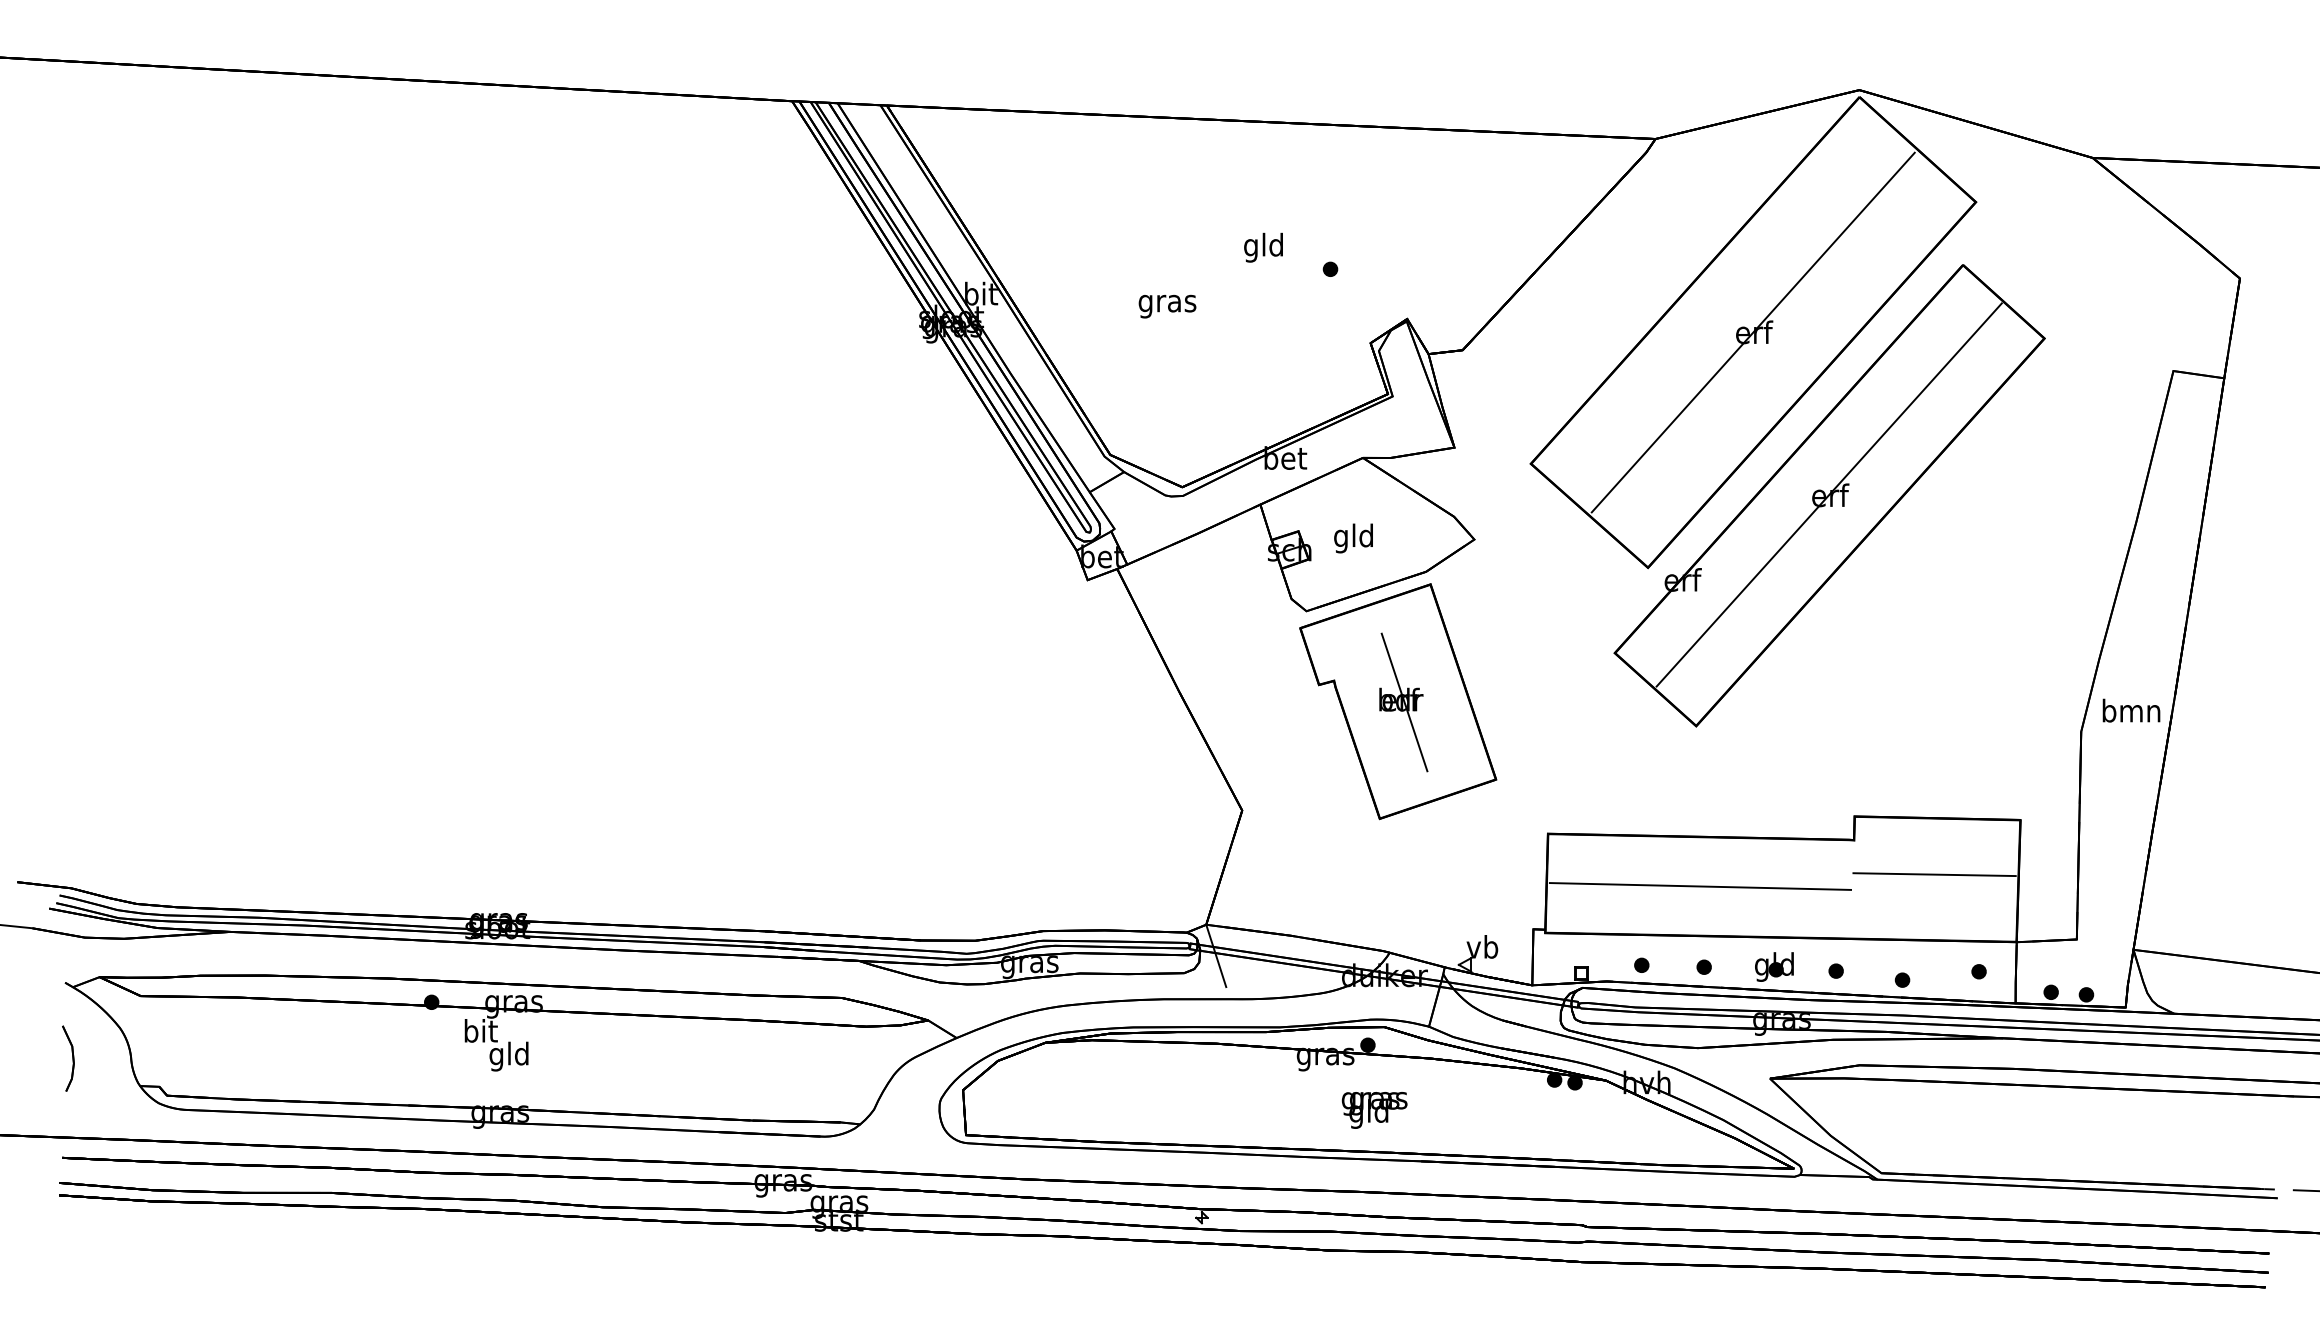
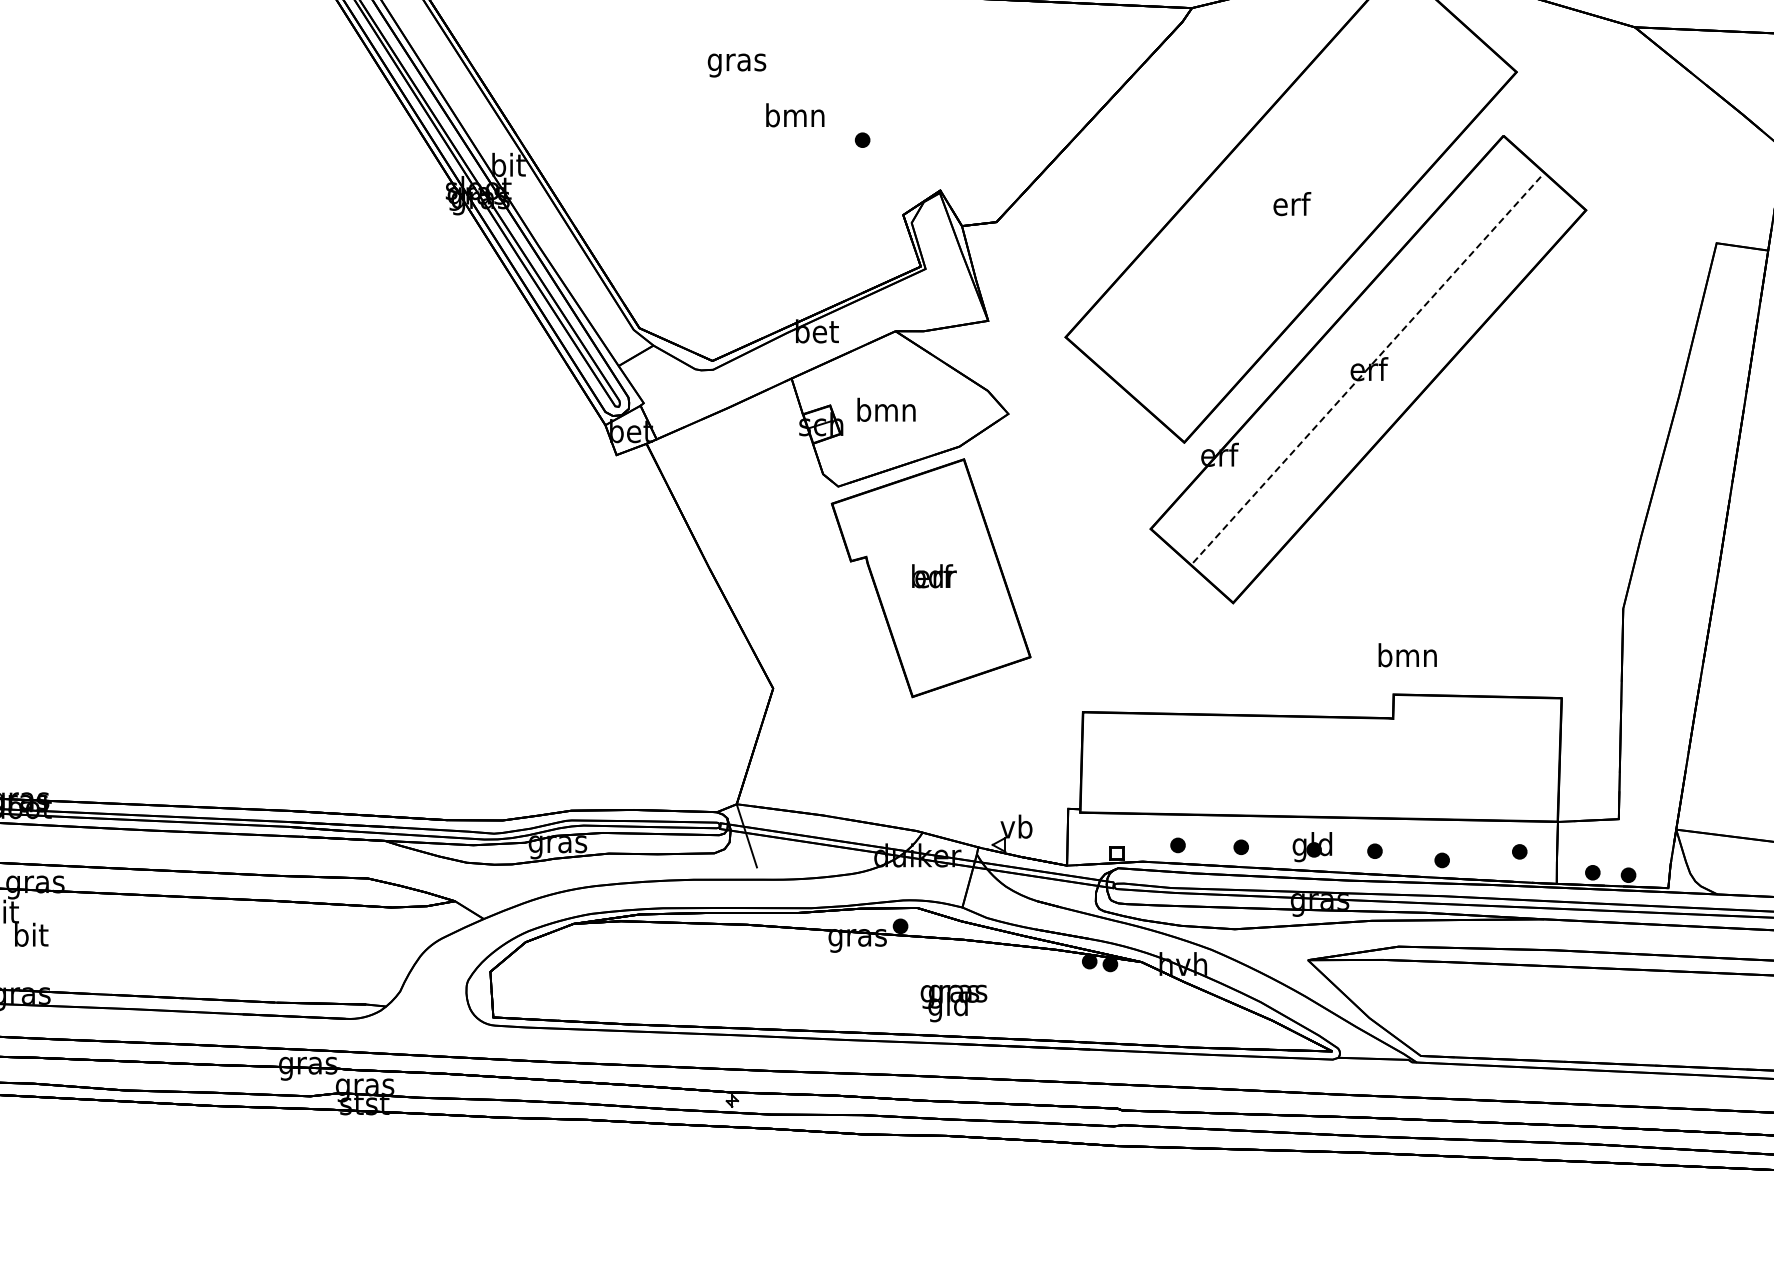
text: (1263, 247) -> (794, 118), gld -> bmn
text: (1167, 306) -> (736, 65), moved
line: (1752, 332) -> (1290, 204), removed
line: (1829, 494) -> (1368, 368), solid -> dashed
text: (1353, 538) -> (885, 412), gld -> bmn
line: (1404, 702) -> (937, 579), removed
text: (2131, 710) -> (1407, 655), moved
line: (1934, 874) -> (1474, 753), removed
line: (1700, 886) -> (1237, 765), removed
text: (508, 1056) -> (29, 937), gld -> bit
text: (1374, 1110) -> (953, 1003), moved

